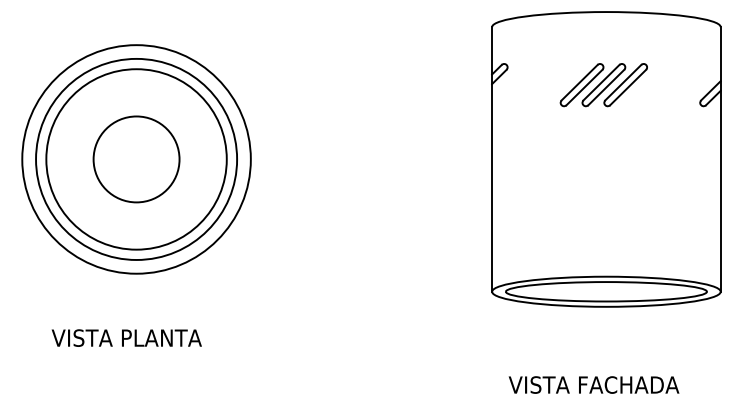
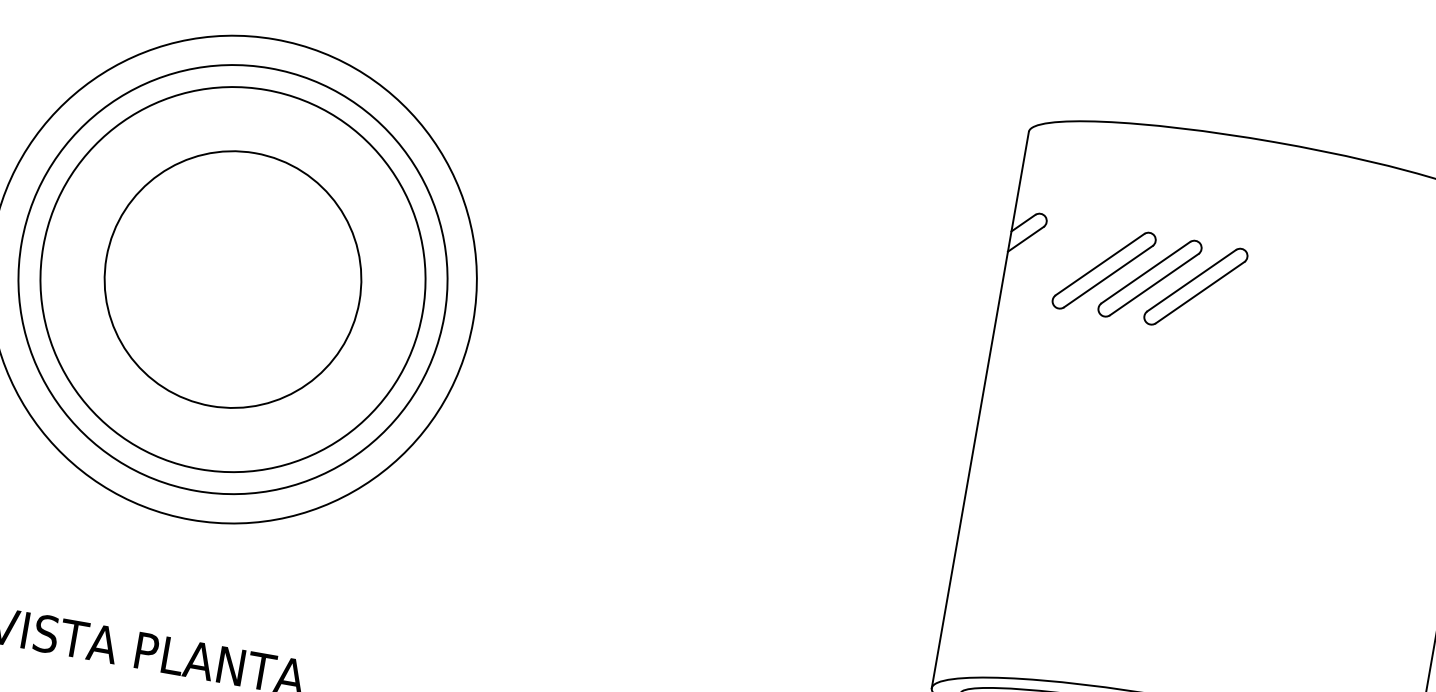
part: (603, 85) -> (1149, 279), moved
circle: (136, 159) -> (232, 279), size x1.4

